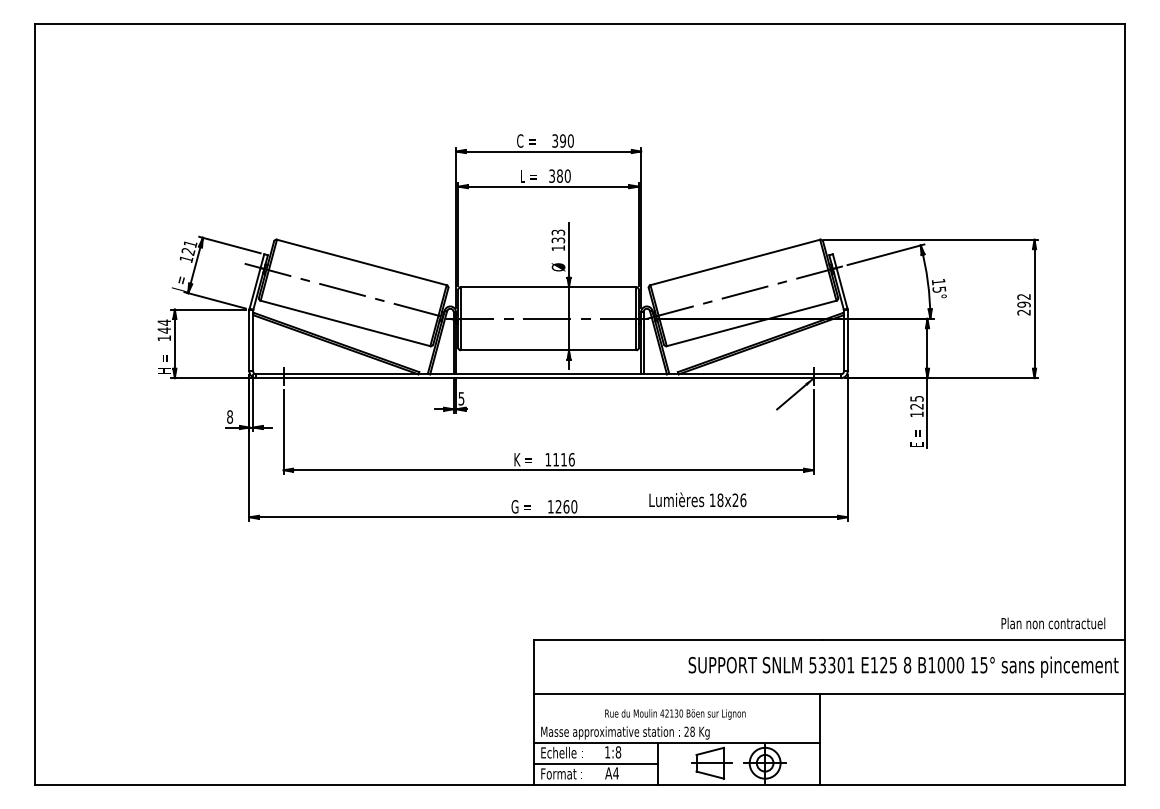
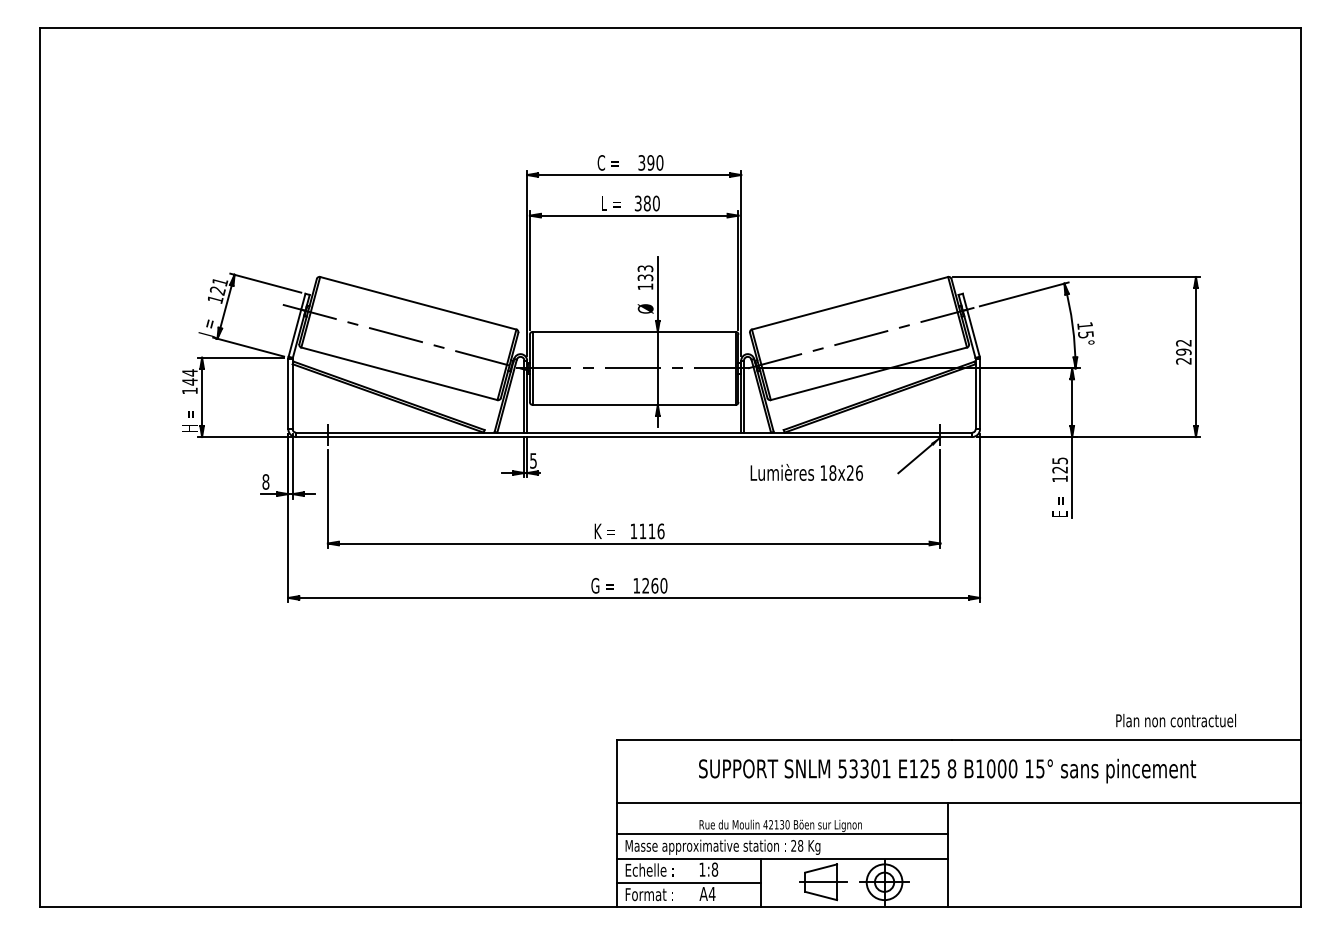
text: (697, 499) -> (806, 472), moved
text: (1053, 623) -> (1176, 720), moved
text: (903, 666) -> (947, 770), moved
line: (677, 721) -> (783, 833), added

